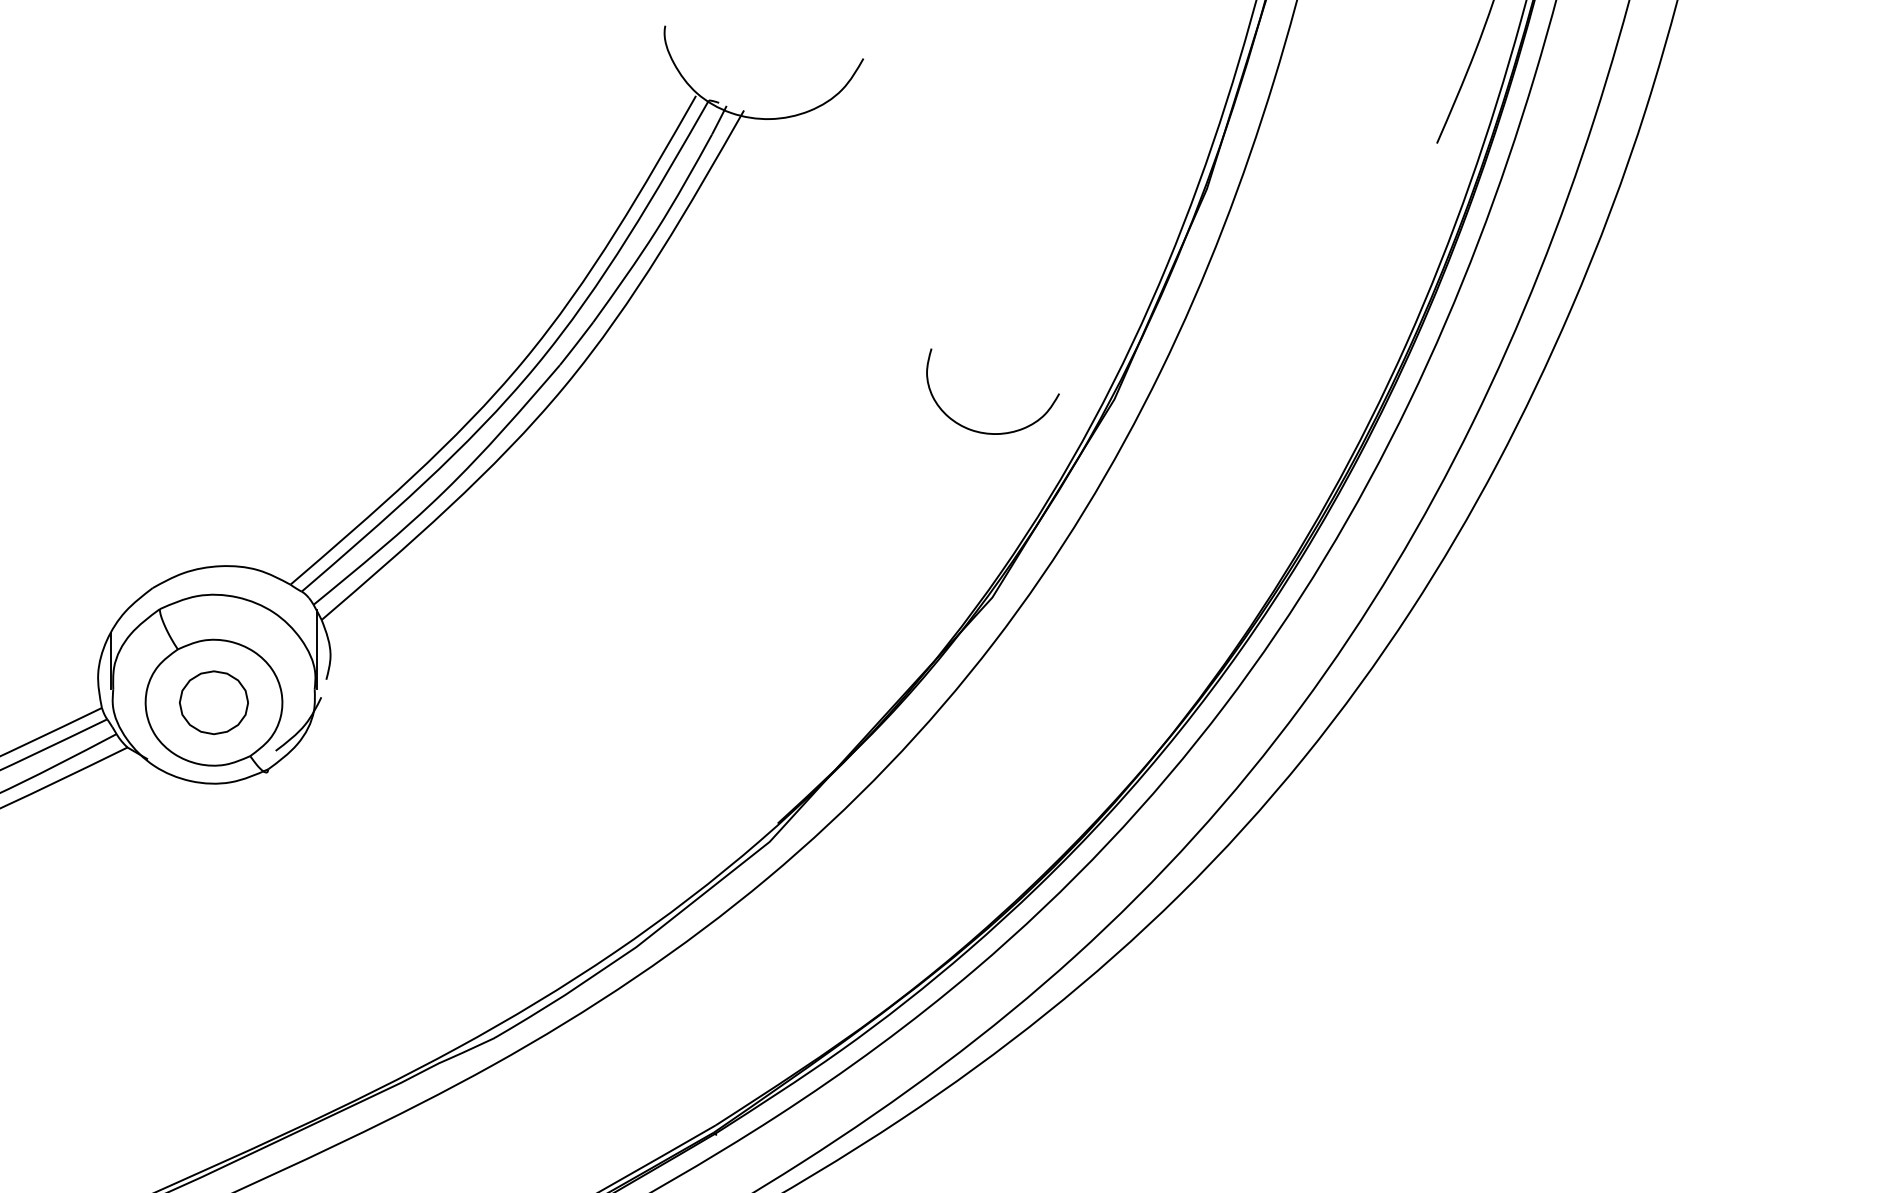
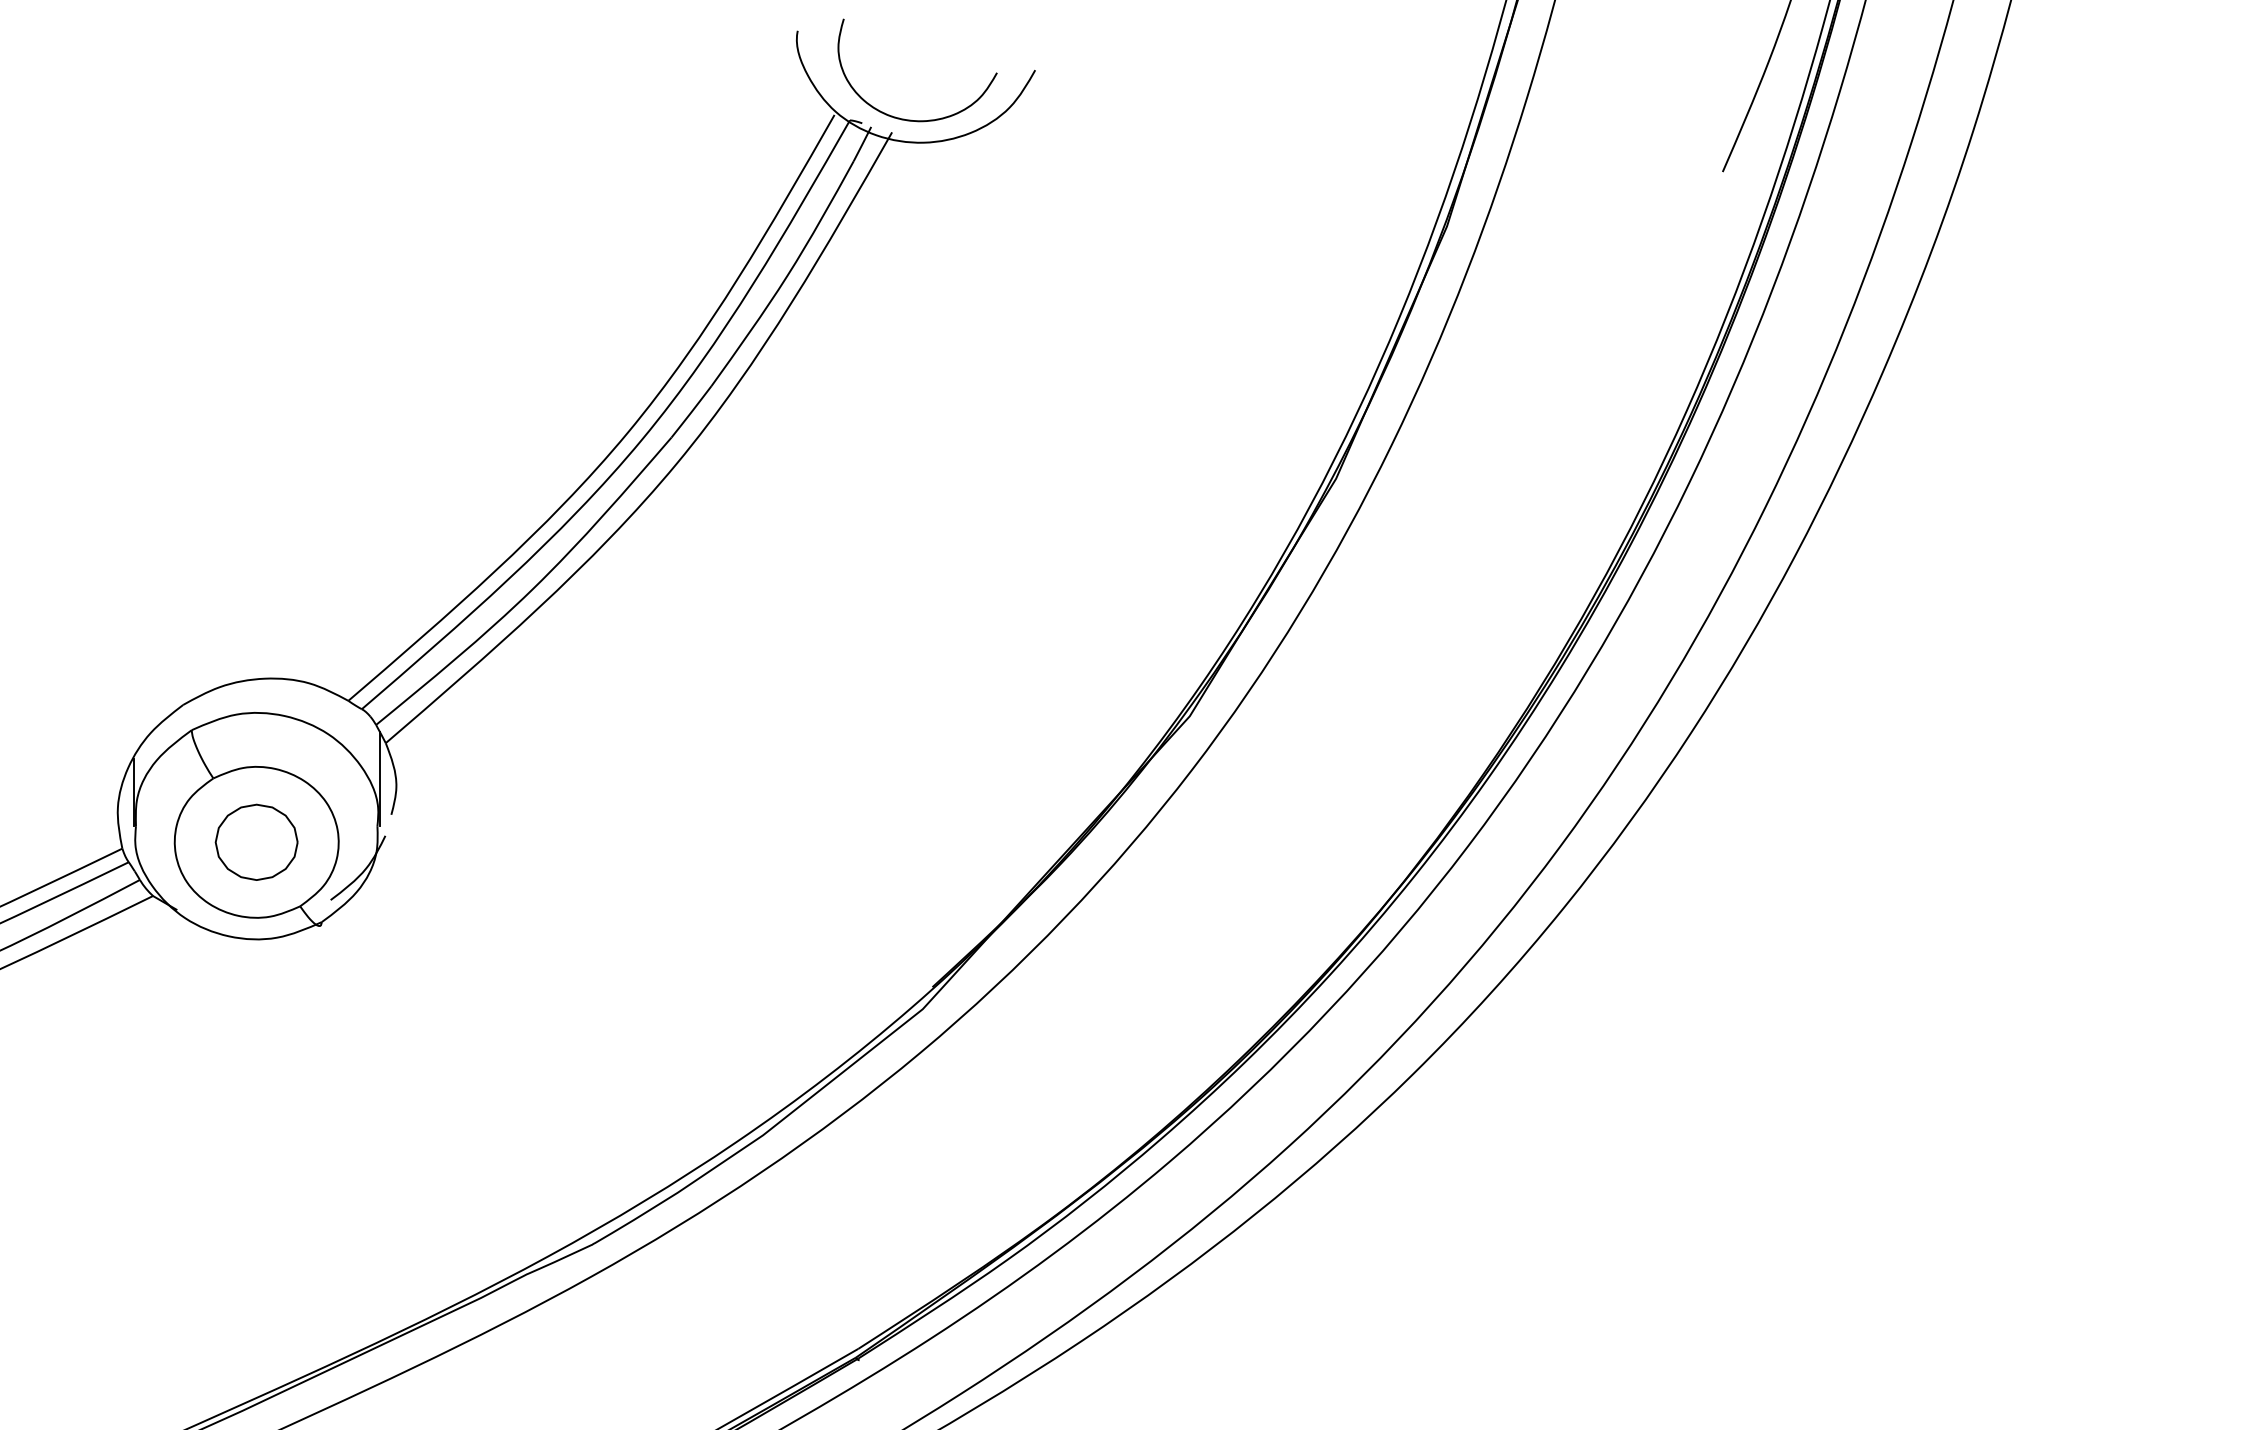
curve: (987, 432) -> (911, 119), moved

